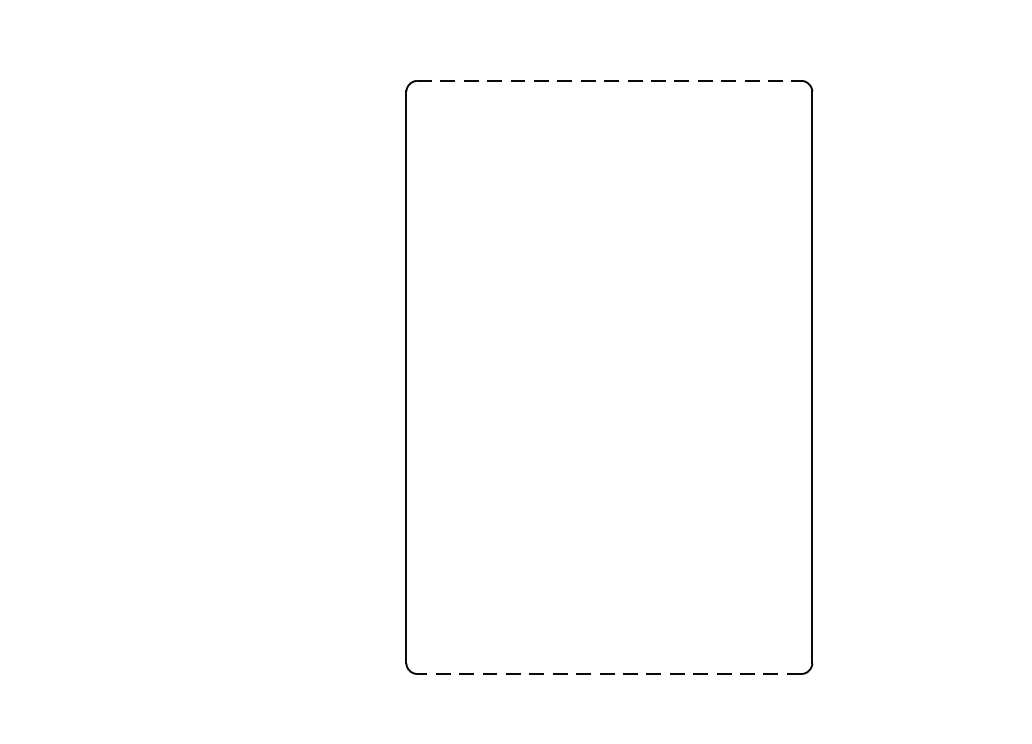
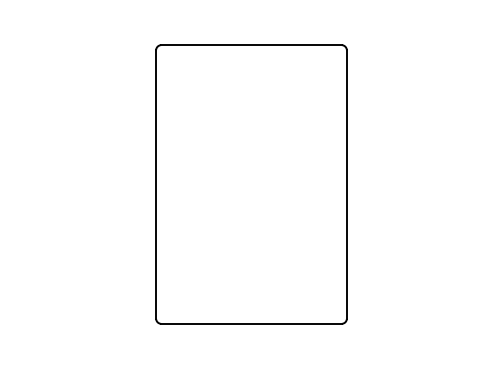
line: (609, 81) -> (251, 45), dashed -> solid
line: (607, 673) -> (250, 323), dashed -> solid

